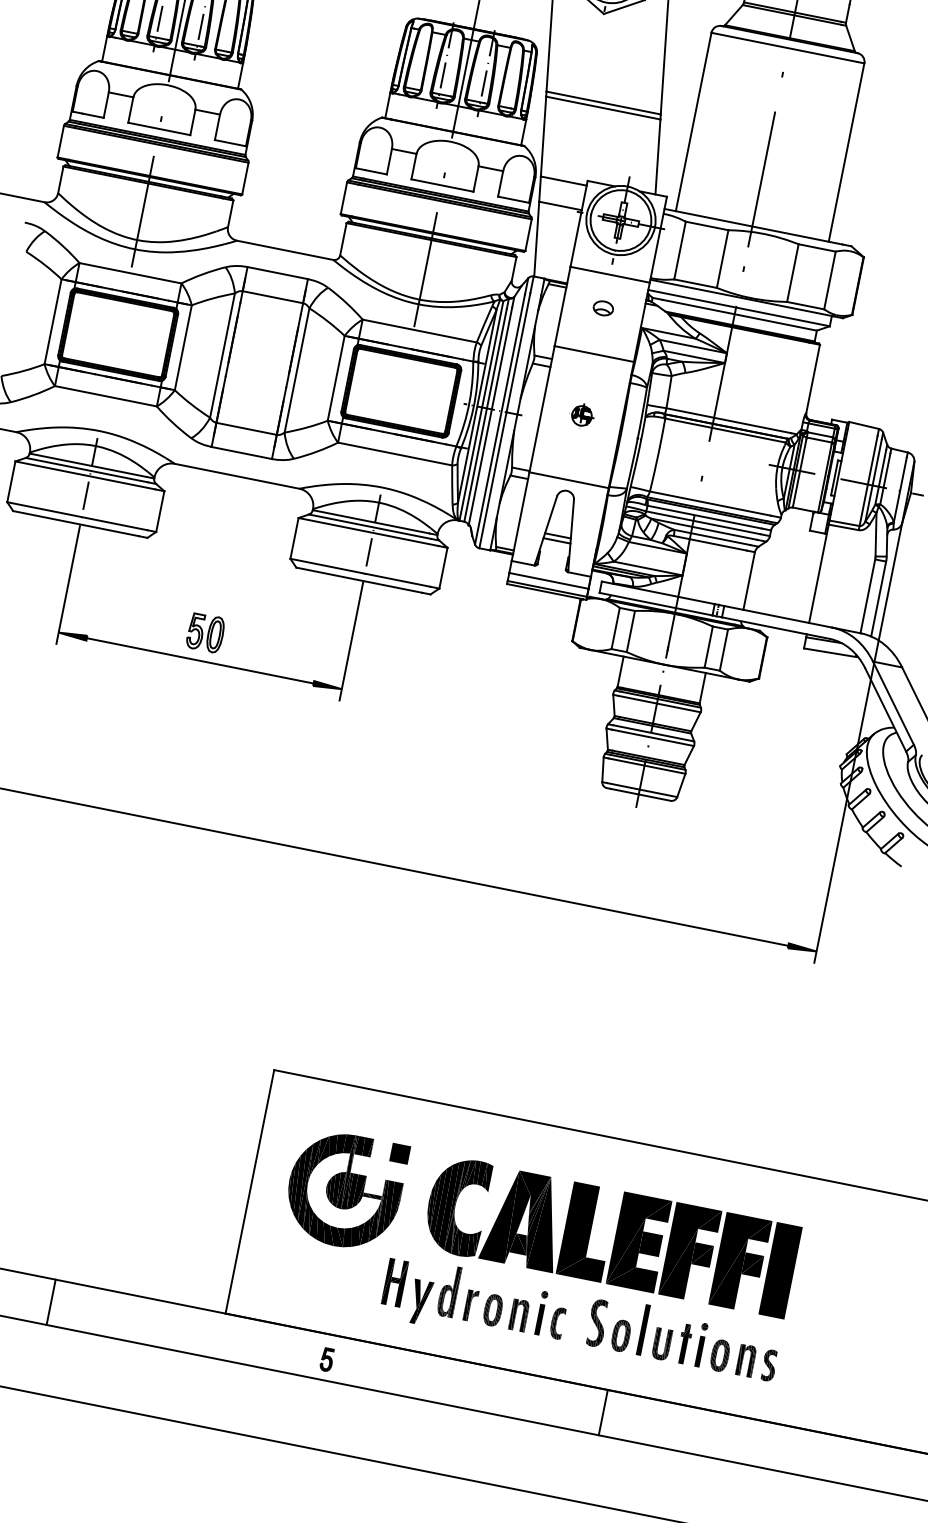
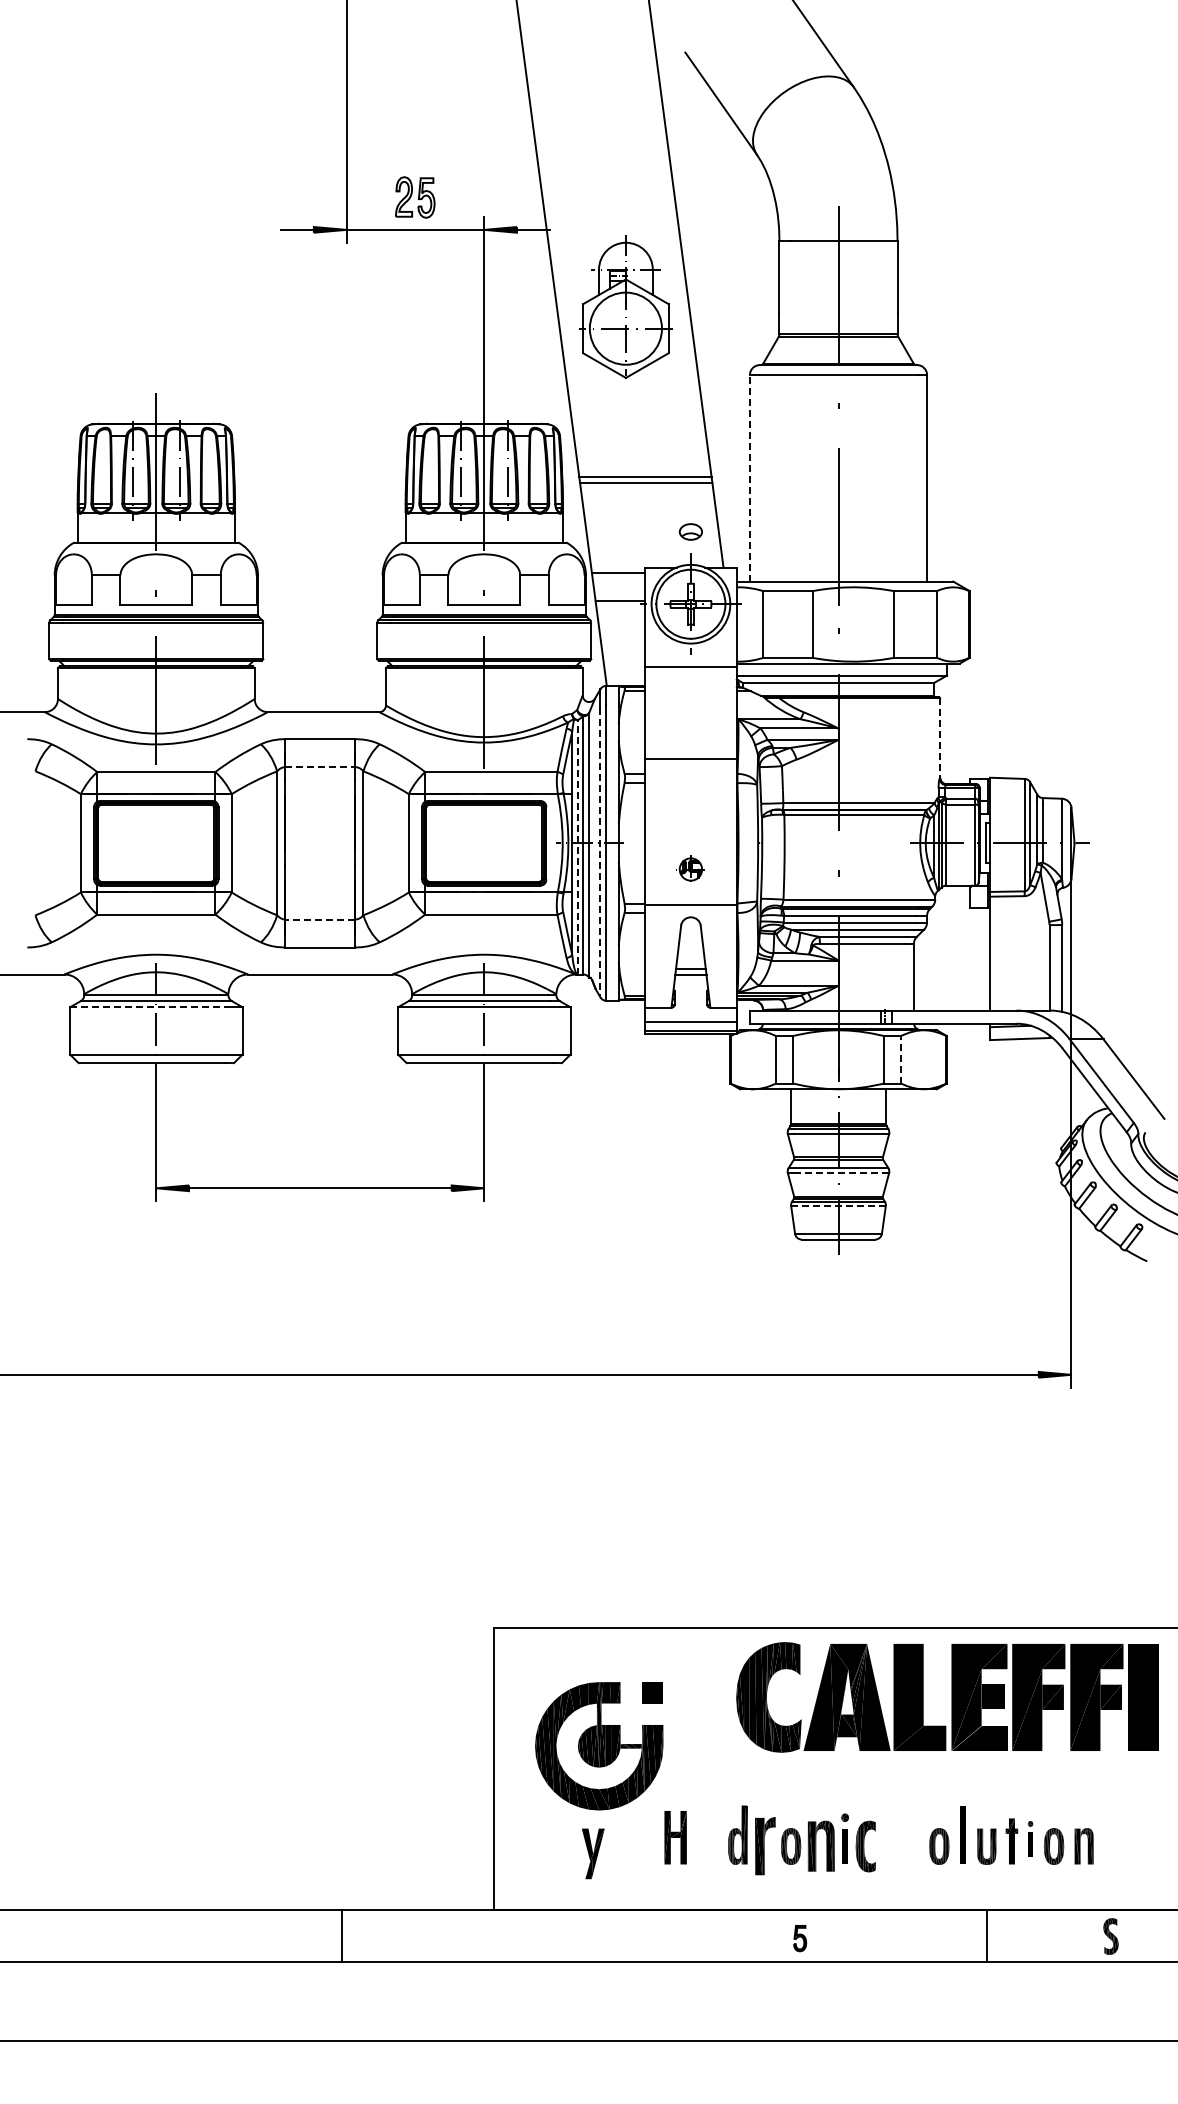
line: (693, 121) -> (749, 477), solid -> dashed
line: (273, 297) -> (320, 767), solid -> dashed
part: (603, 307) -> (690, 531), moved
line: (813, 379) -> (940, 738), solid -> dashed
line: (481, 410) -> (577, 846), solid -> dashed
part: (581, 414) -> (690, 868), moved
line: (500, 419) -> (600, 852), solid -> dashed
line: (246, 428) -> (320, 919), solid -> dashed
line: (85, 475) -> (151, 1007), solid -> dashed
part: (205, 632) -> (319, 1155), removed
line: (724, 649) -> (901, 1059), solid -> dashed
line: (652, 738) -> (841, 1173), solid -> dashed
line: (646, 766) -> (840, 1206), solid -> dashed
part: (611, 1237) -> (947, 1697), moved
line: (51, 1302) -> (342, 1935), moved
part: (420, 1302) -> (593, 1853), moved
part: (471, 1305) -> (765, 1846), size x1.6
part: (518, 1315) -> (820, 1846), size x1.4
part: (596, 1322) -> (909, 1837), removed
part: (557, 1323) -> (865, 1846), size x1.4
part: (701, 1344) -> (1030, 1838), size x0.7
part: (327, 1359) -> (800, 1938), moved
part: (768, 1365) -> (1110, 1936), moved
line: (603, 1412) -> (986, 1935), moved

